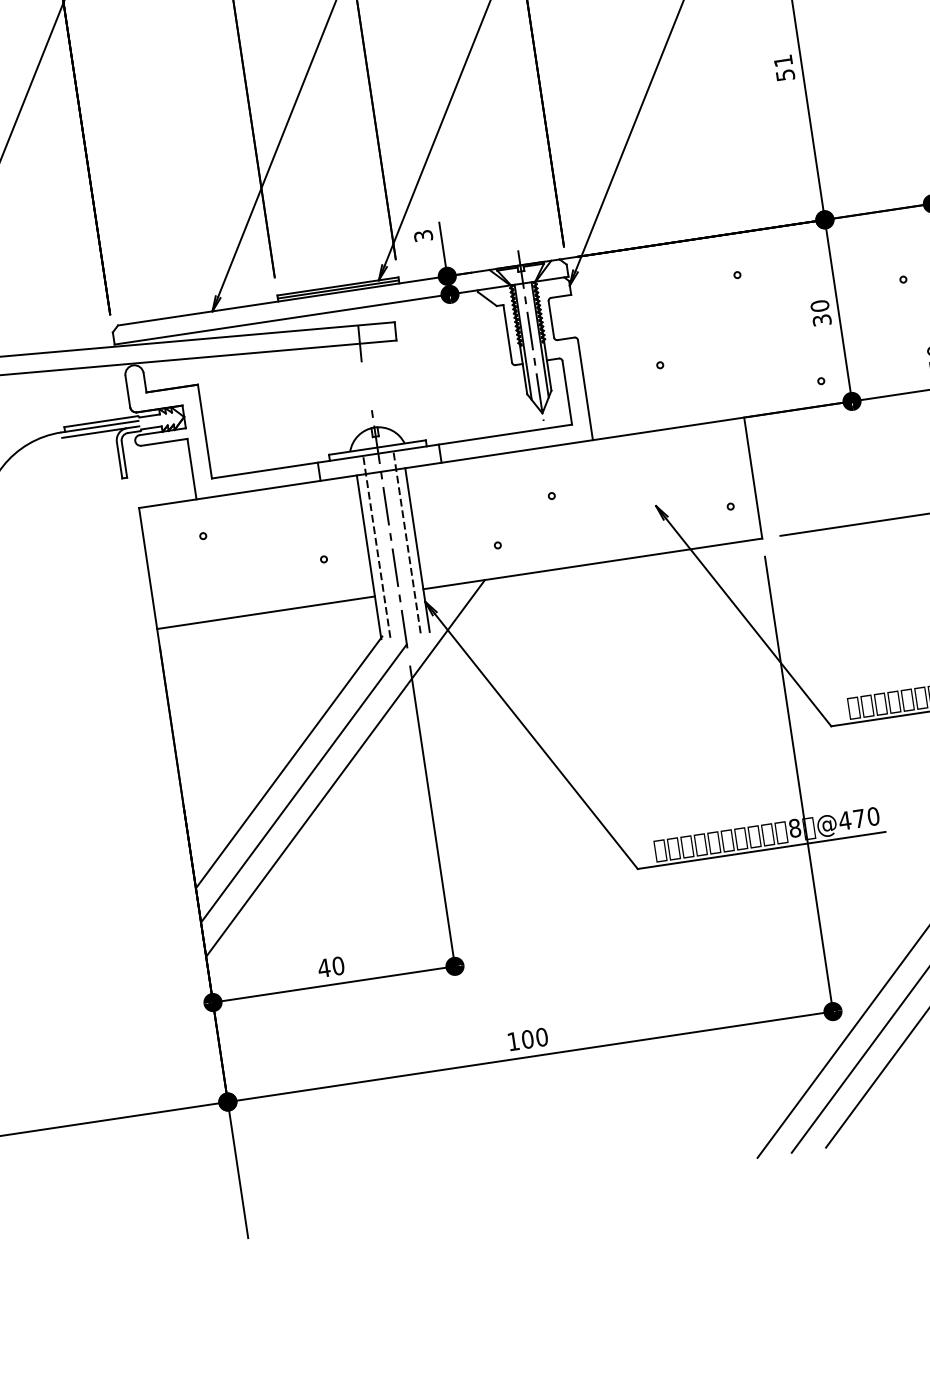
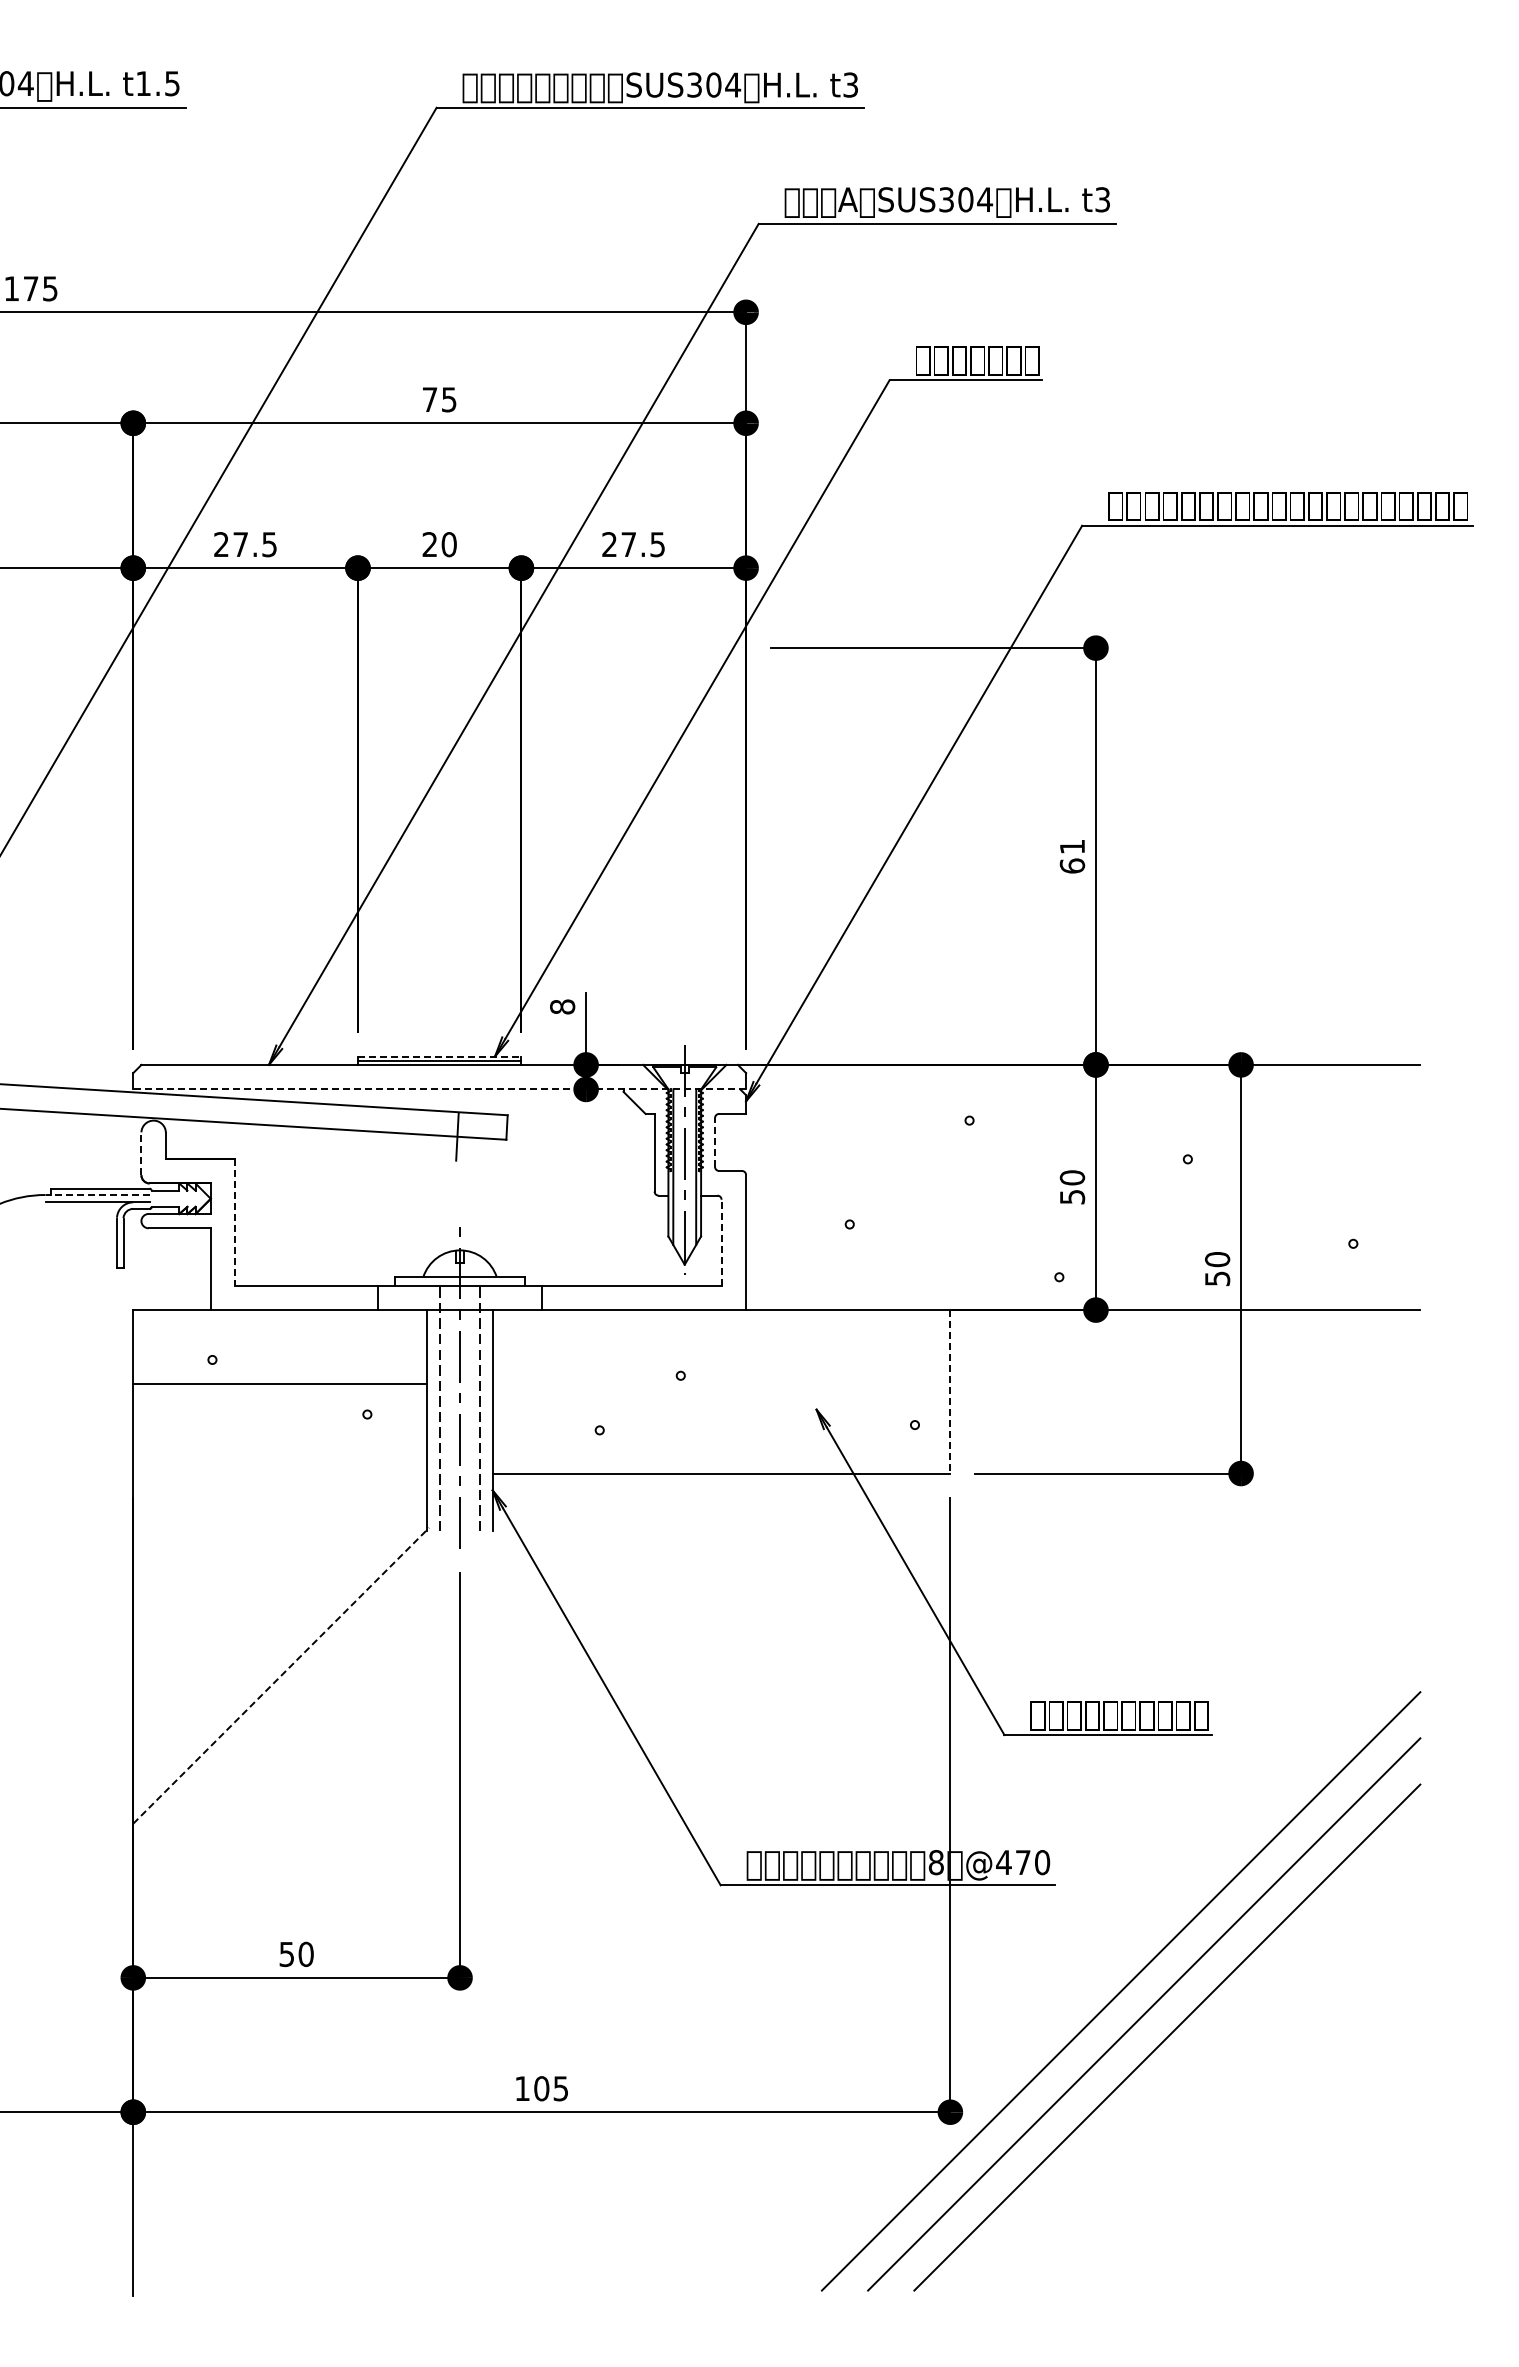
text: (785, 74) -> (1072, 865), 51 -> 61
text: (423, 235) -> (562, 1006), 3 -> 8
line: (337, 286) -> (439, 1056), solid -> dashed
line: (341, 310) -> (439, 1089), solid -> dashed
line: (551, 318) -> (715, 1141), solid -> dashed
text: (821, 320) -> (1071, 1196), 30 -> 50
line: (127, 391) -> (141, 1153), solid -> dashed
line: (567, 392) -> (721, 1242), solid -> dashed
line: (99, 426) -> (97, 1194), solid -> dashed
line: (205, 431) -> (235, 1222), solid -> dashed
line: (753, 477) -> (950, 1391), solid -> dashed
line: (266, 612) -> (280, 1383), moved
line: (289, 762) -> (281, 1675), solid -> dashed
line: (345, 768) -> (354, 1694), removed
line: (303, 783) -> (296, 1706), removed
text: (323, 968) -> (286, 1954), 40 -> 50
text: (541, 1037) -> (560, 2088), 100 -> 105

